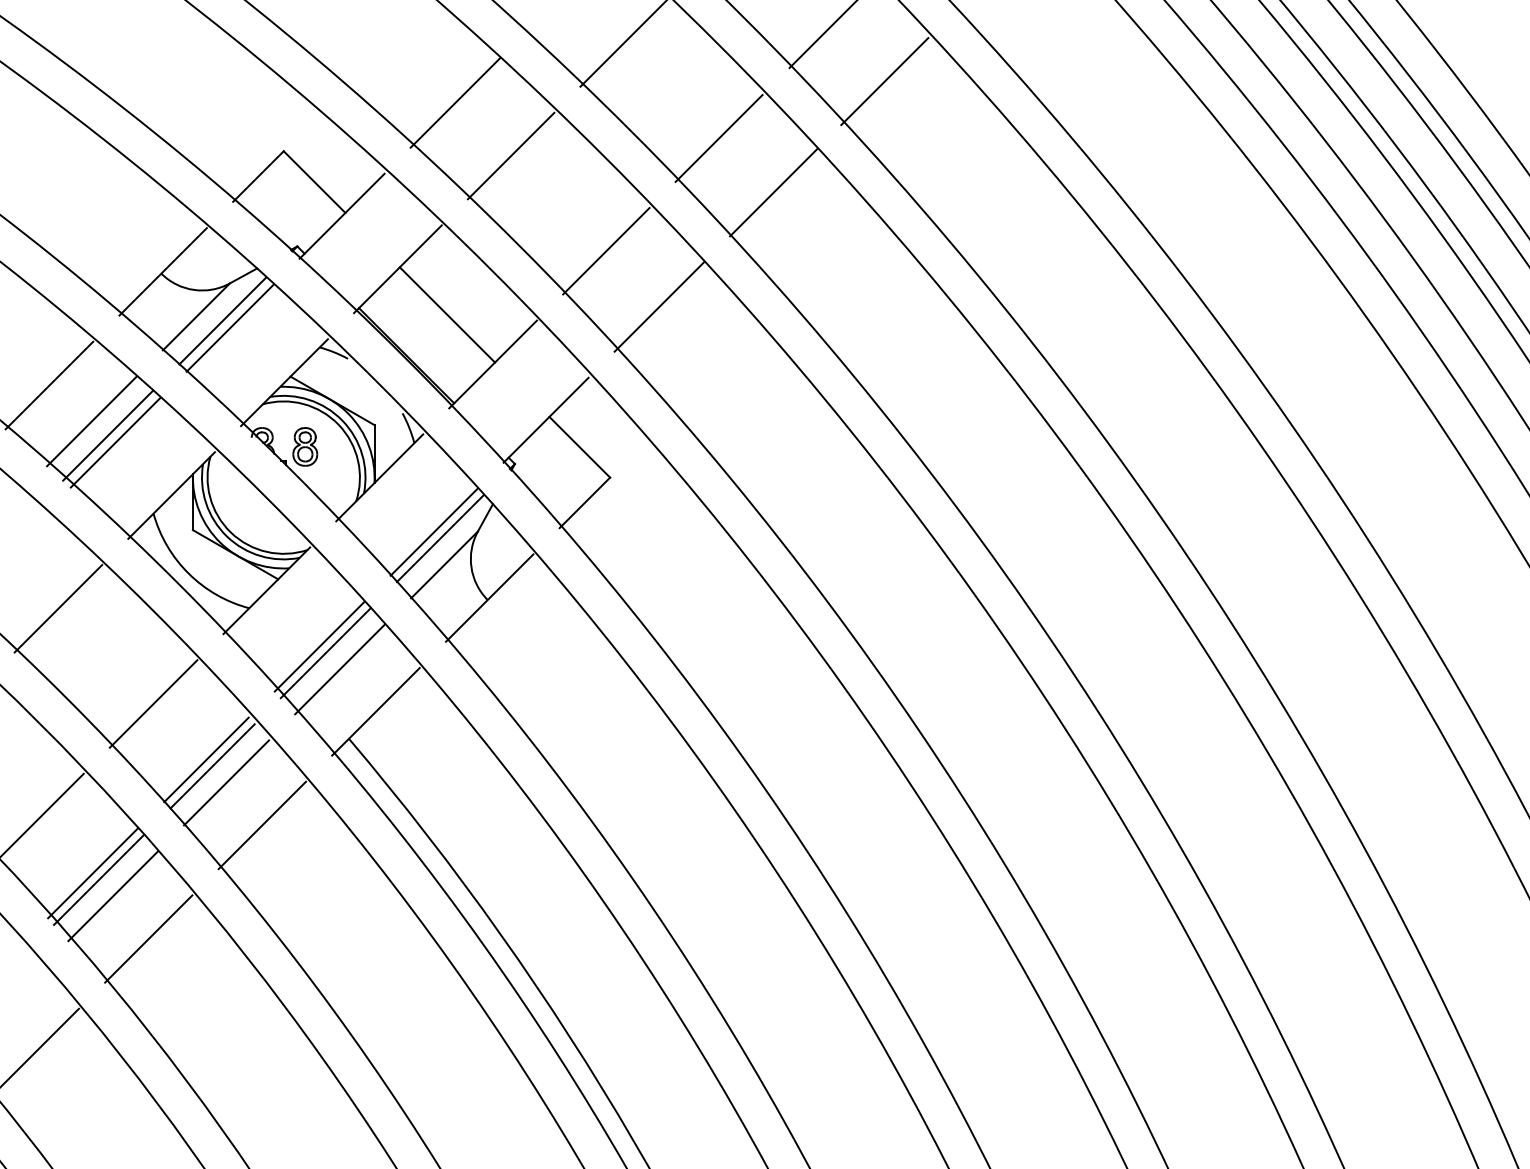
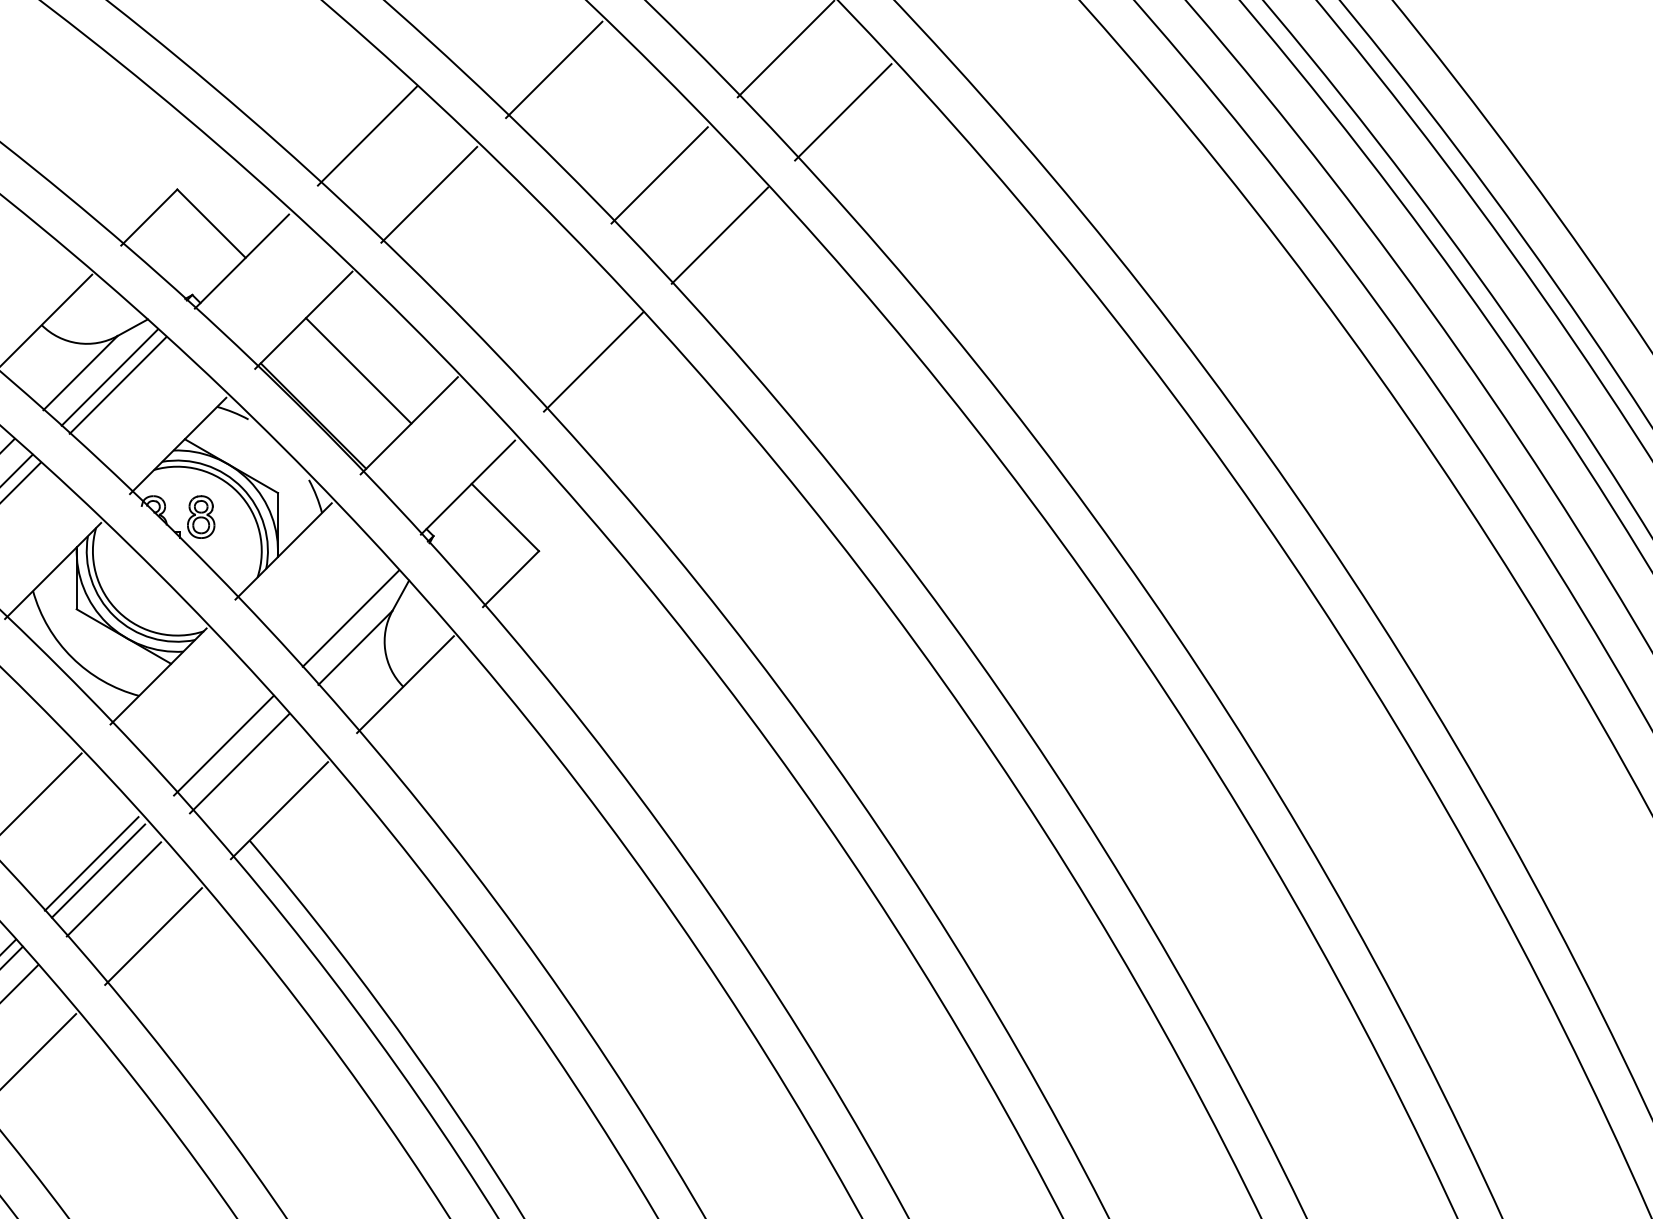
line: (606, 251) -> (534, 300), removed
line: (433, 531) -> (343, 610), removed
line: (319, 646) -> (216, 738), removed

